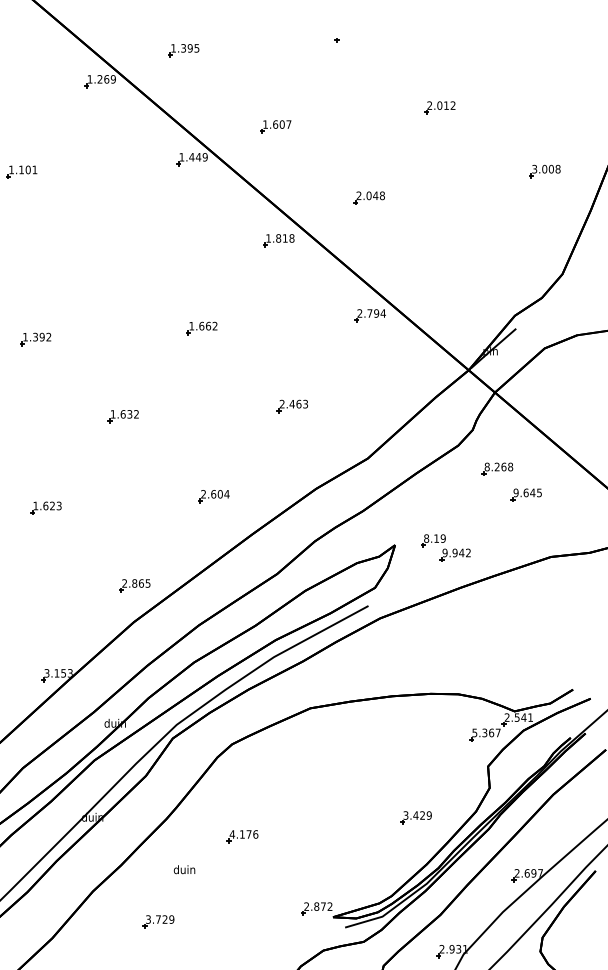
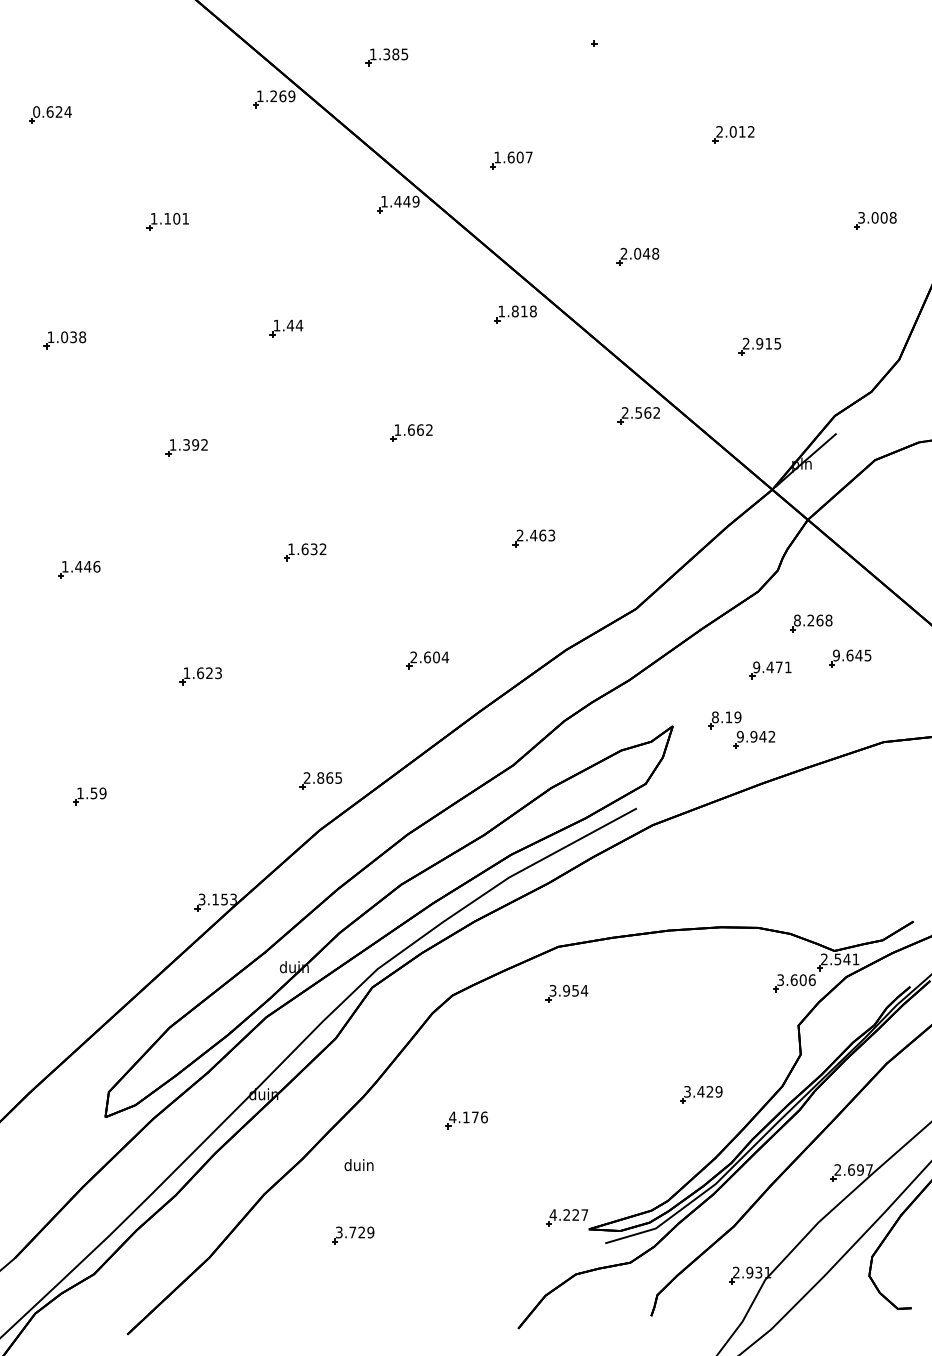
text: (190, 48) -> (395, 54), 1.395 -> 1.385
part: (109, 251) -> (286, 328), added
part: (459, 264) -> (759, 346), added
text: (376, 313) -> (647, 412), 2.794 -> 2.562
part: (467, 503) -> (770, 670), added
text: (486, 733) -> (796, 980), 5.367 -> 3.606
part: (316, 742) -> (566, 993), added
text: (184, 870) -> (358, 1165), moved
text: (317, 906) -> (568, 1214), 2.872 -> 4.227

